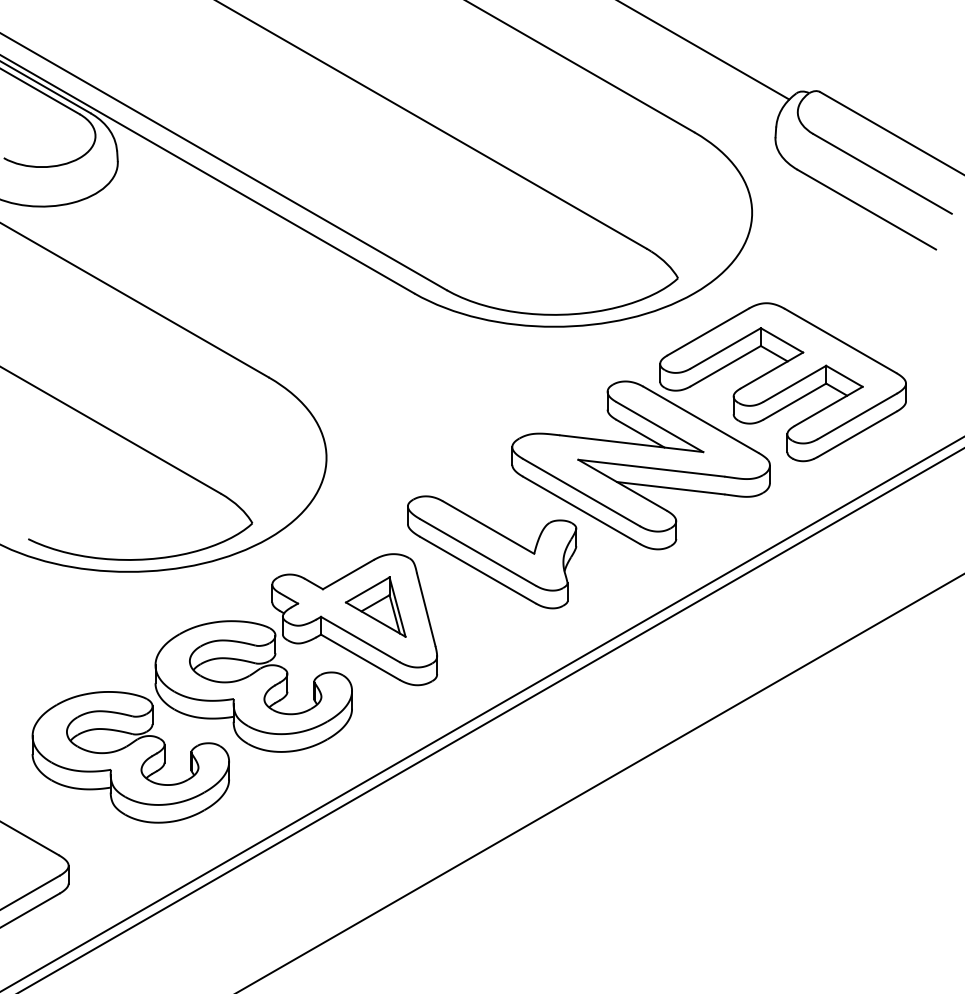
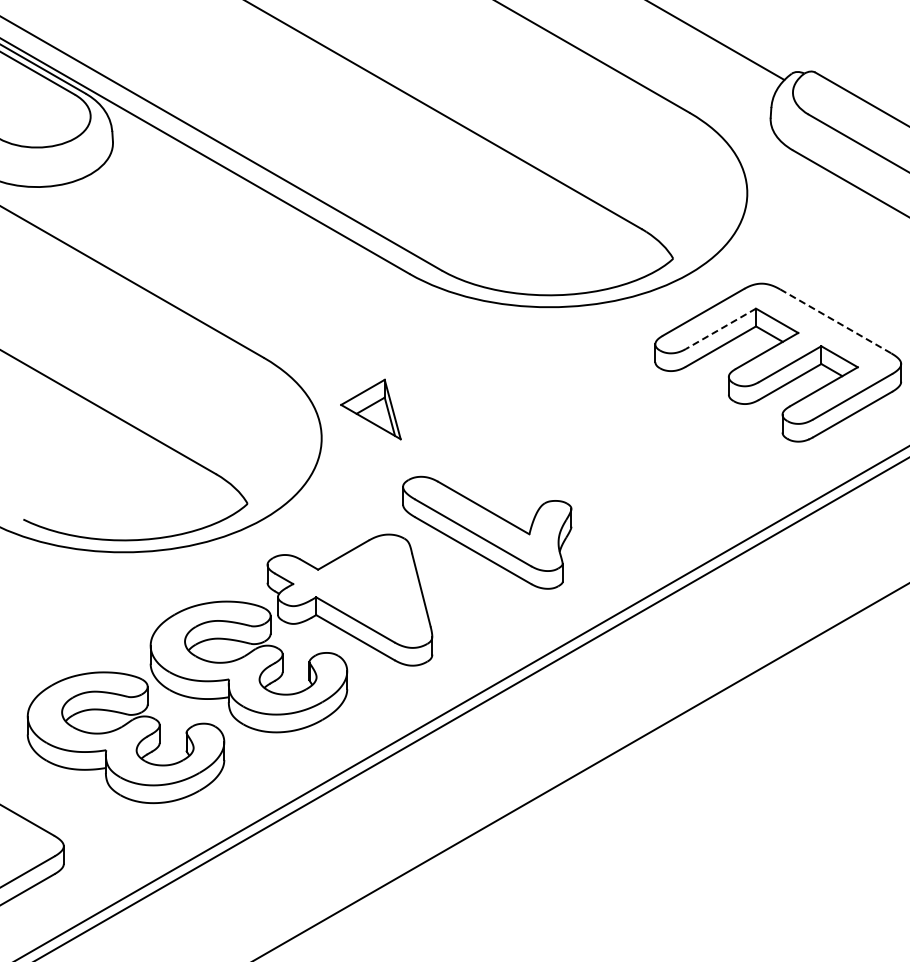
line: (841, 341) -> (836, 321), solid -> dashed
line: (725, 348) -> (720, 328), solid -> dashed
part: (640, 465) -> (635, 445), removed
part: (375, 606) -> (370, 408), moved

